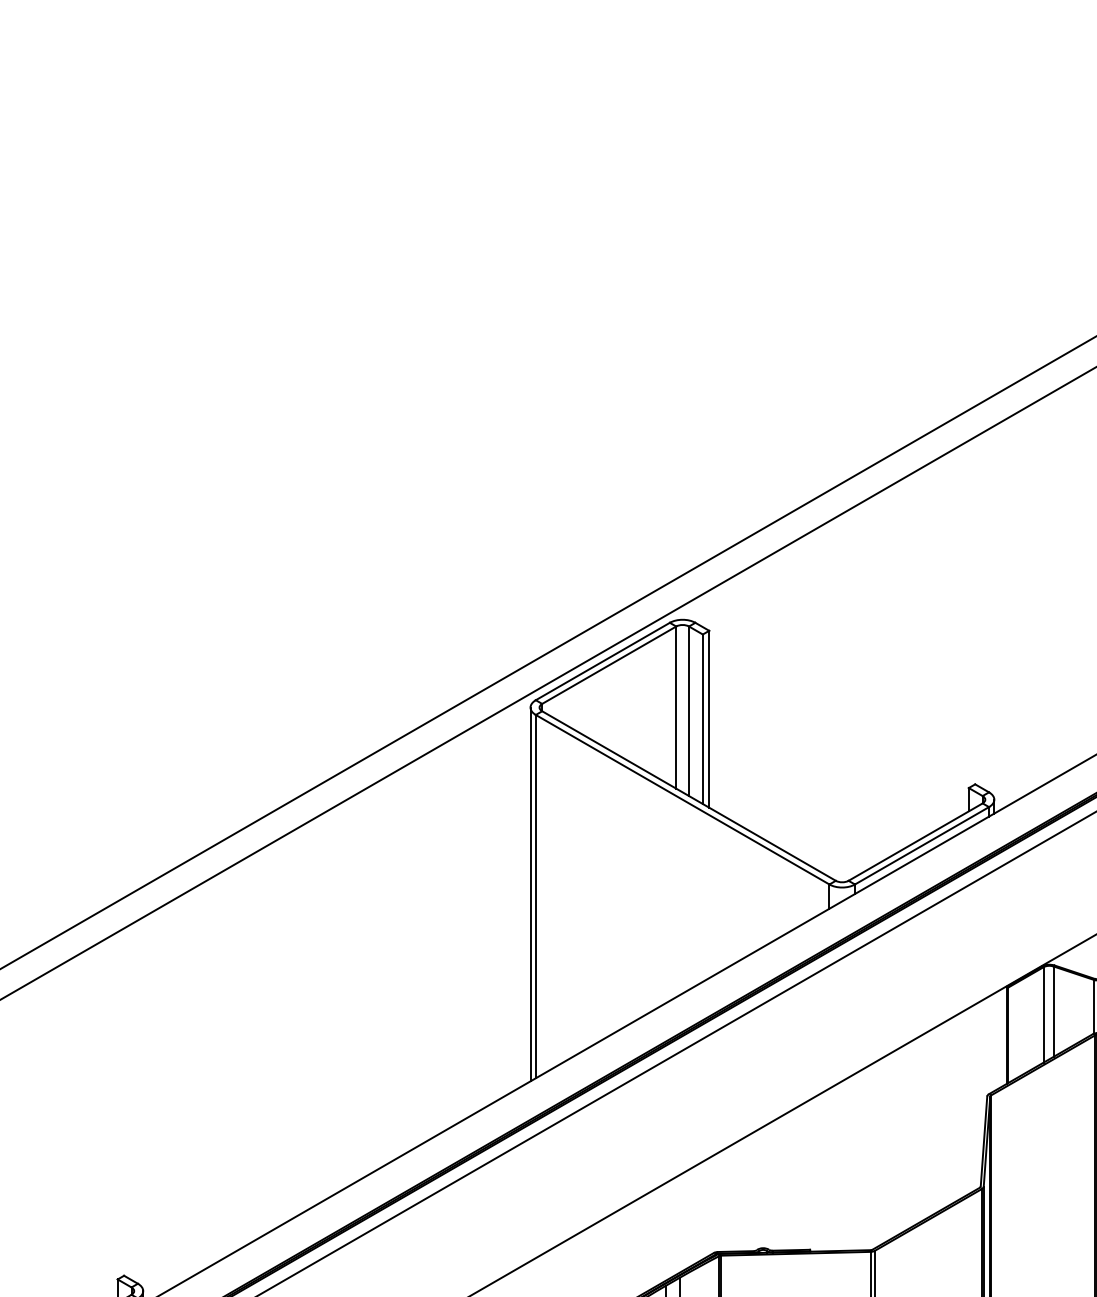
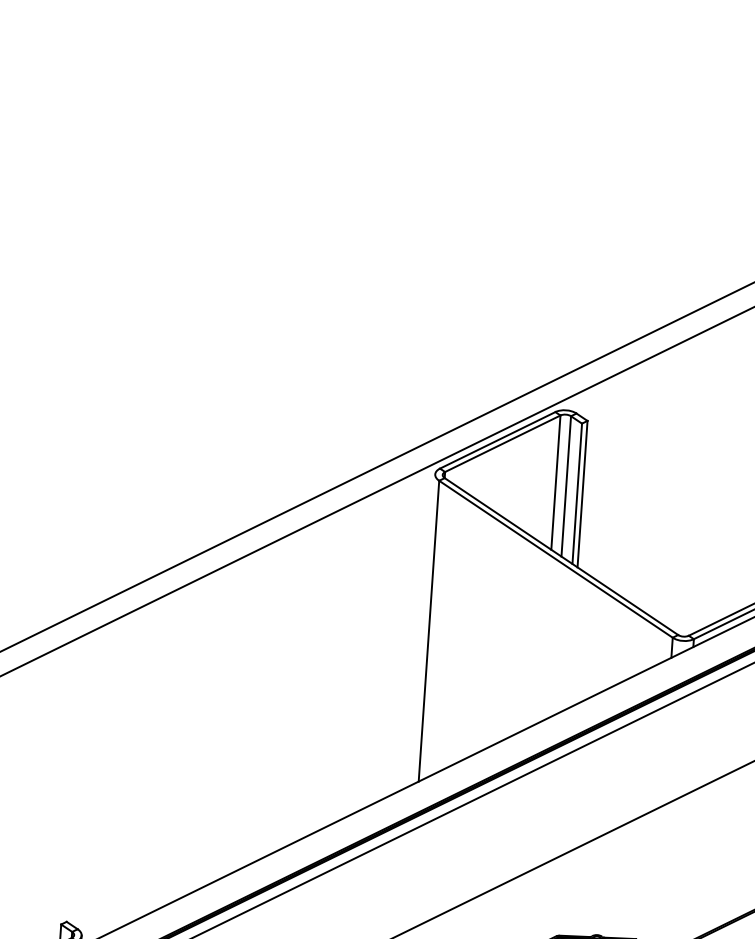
line: (530, 894) -> (424, 629), removed

